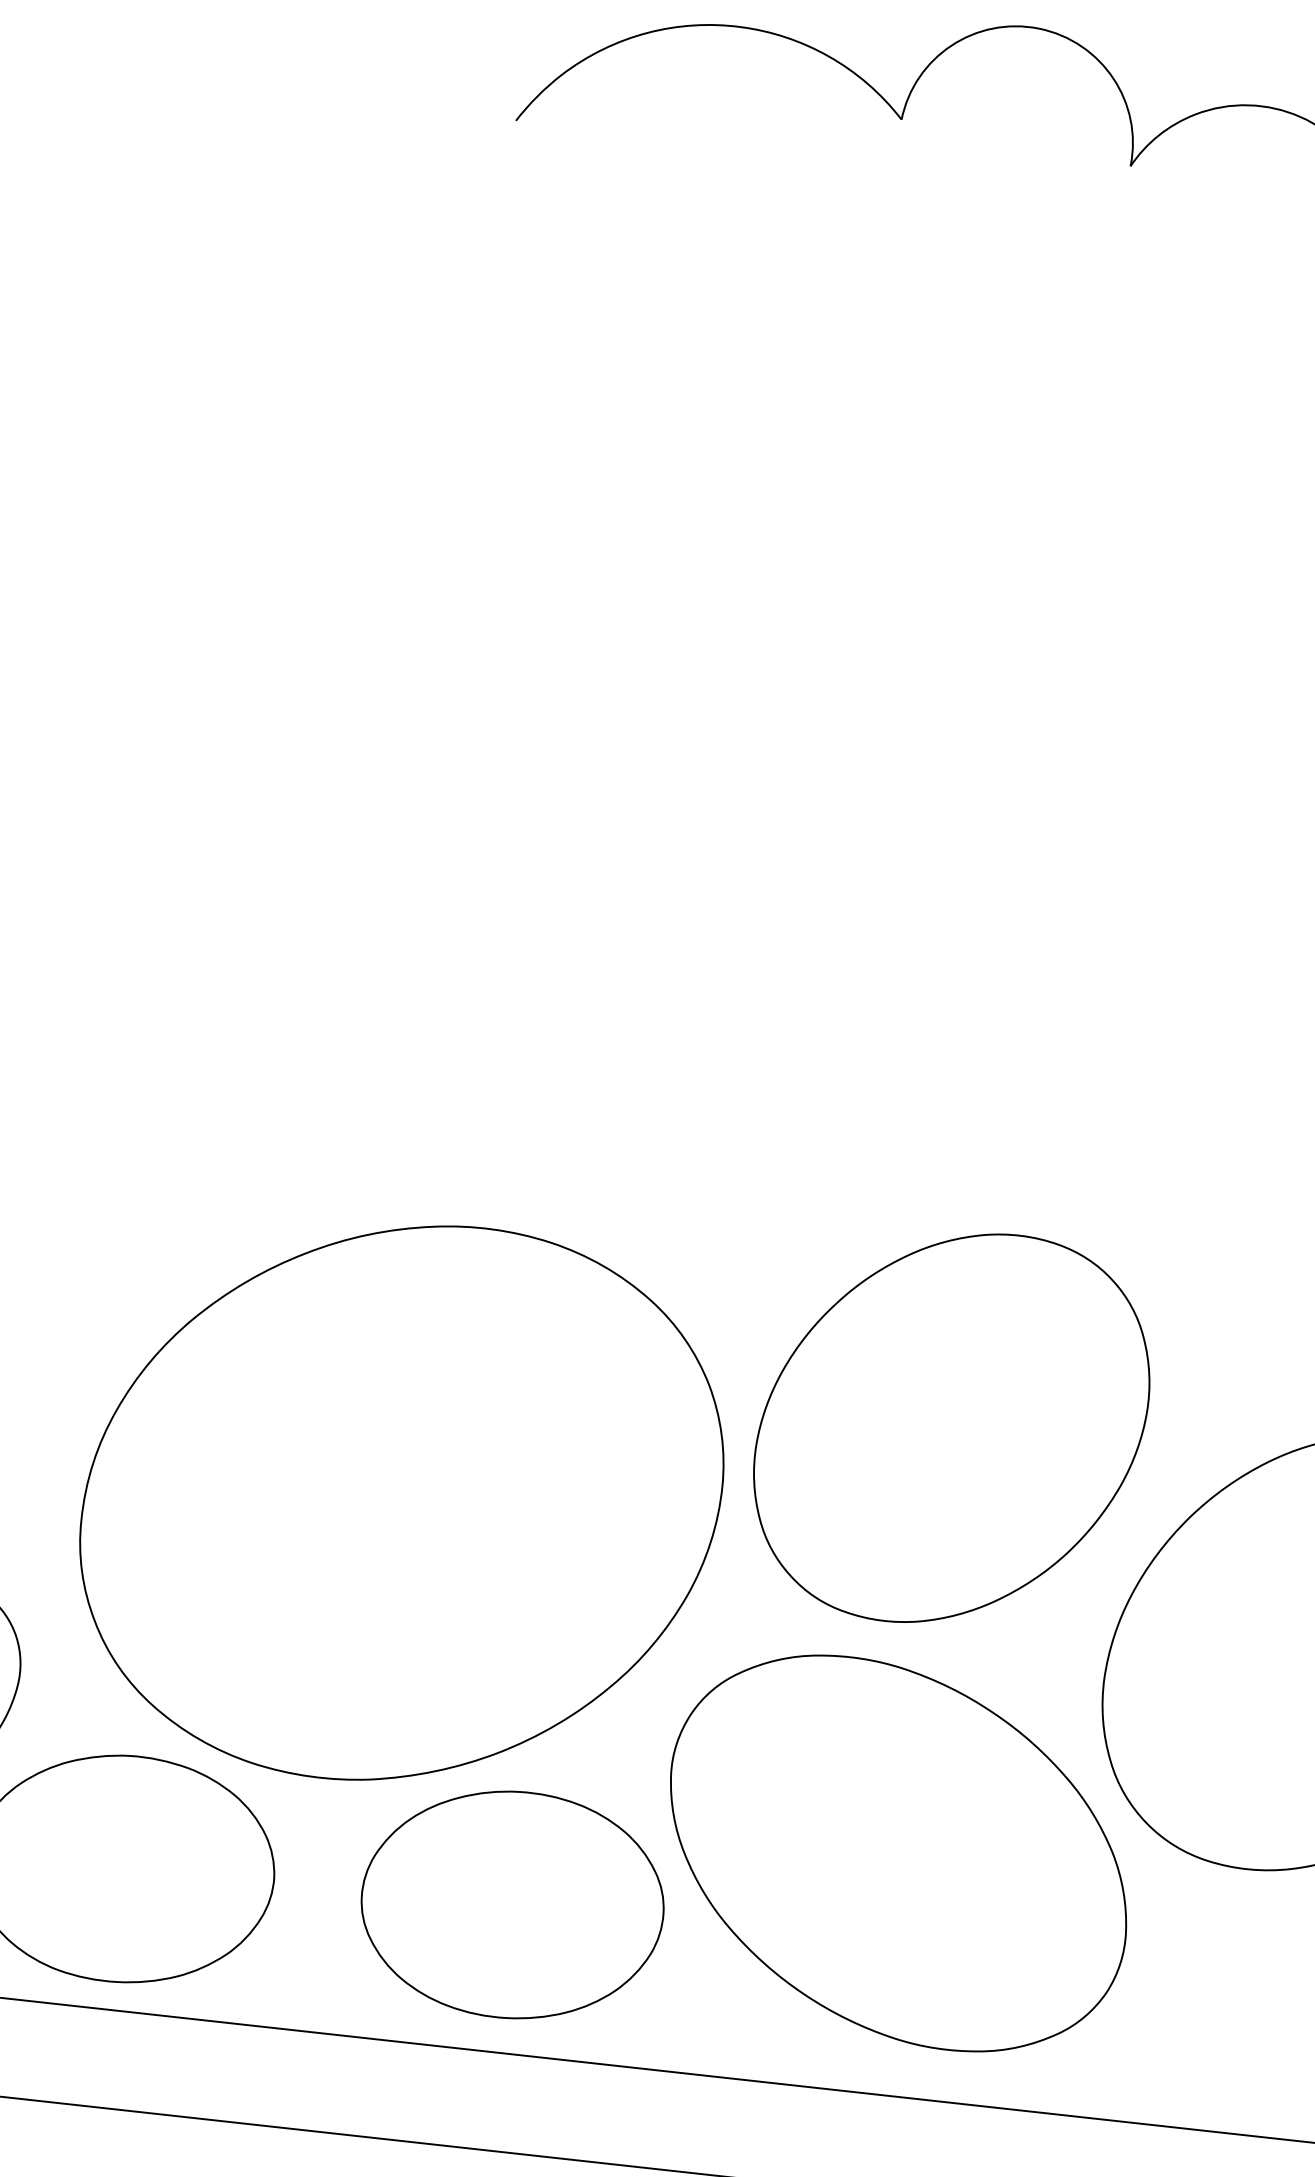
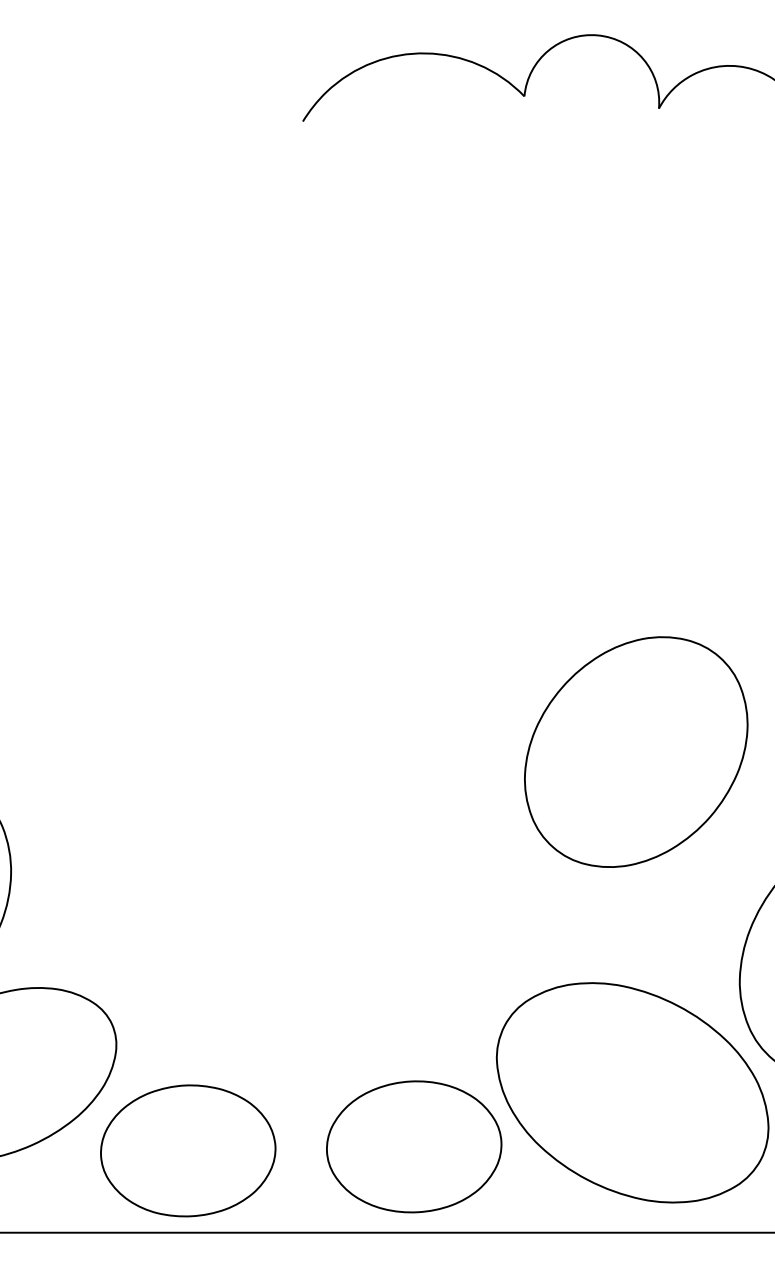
part: (952, 1427) -> (636, 751), moved
part: (402, 1502) -> (325, 922), removed

